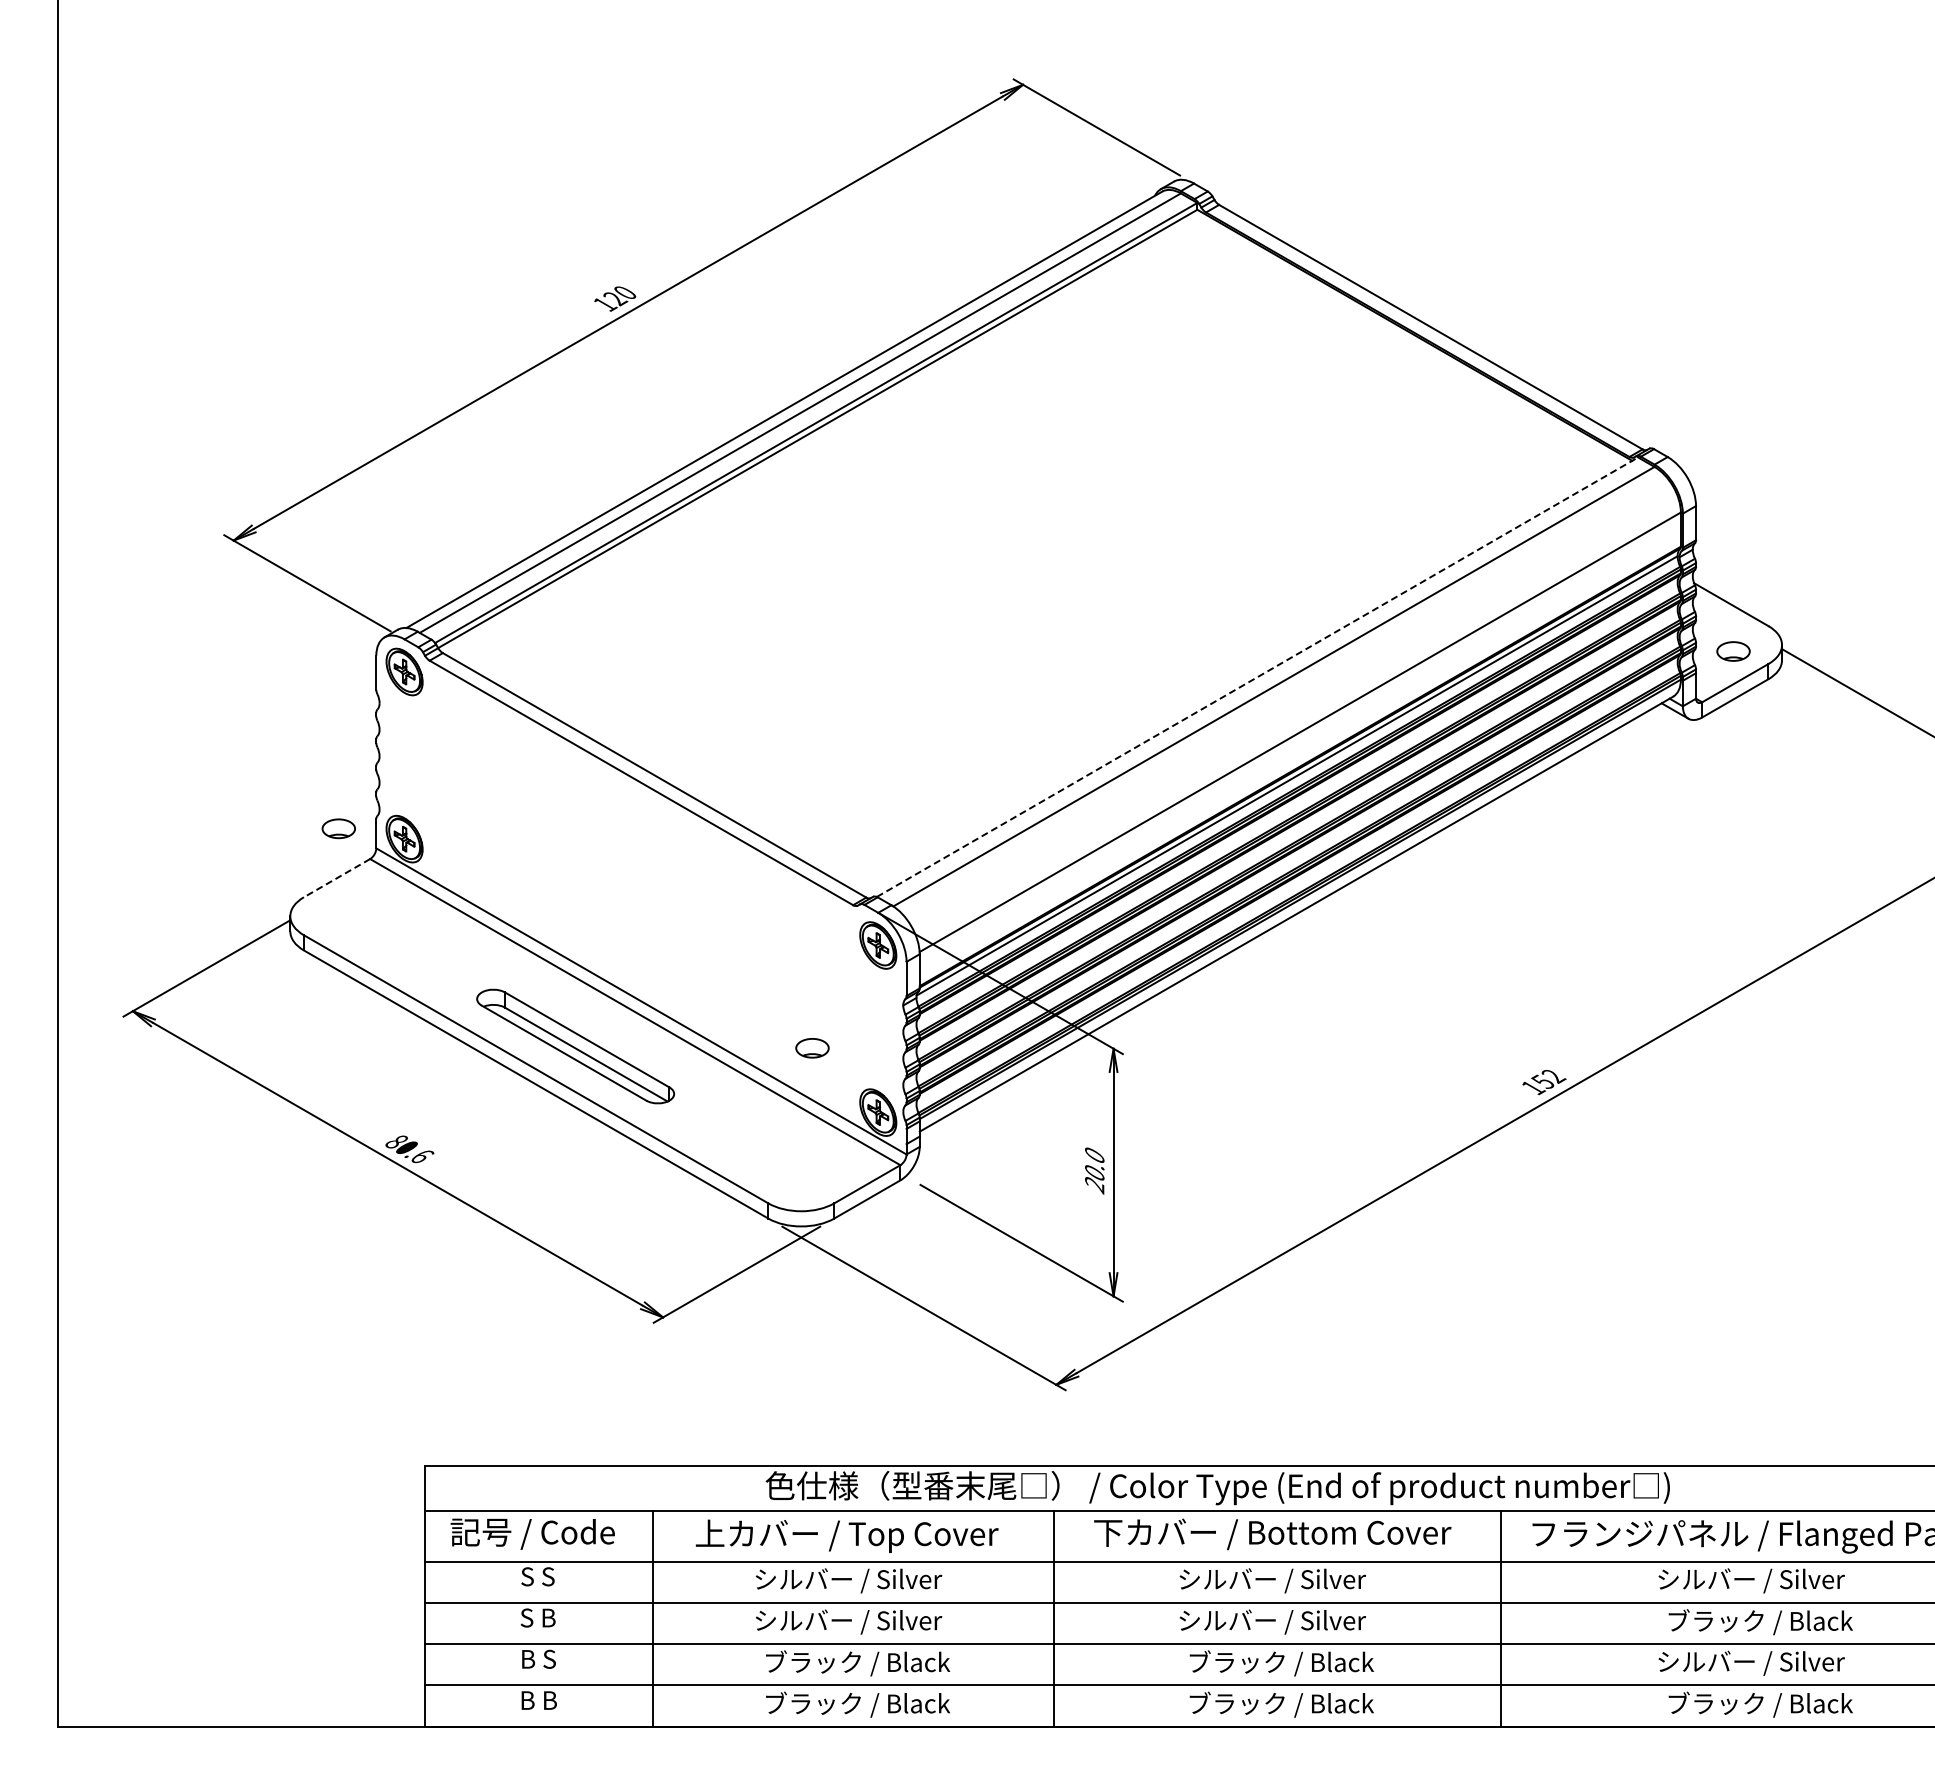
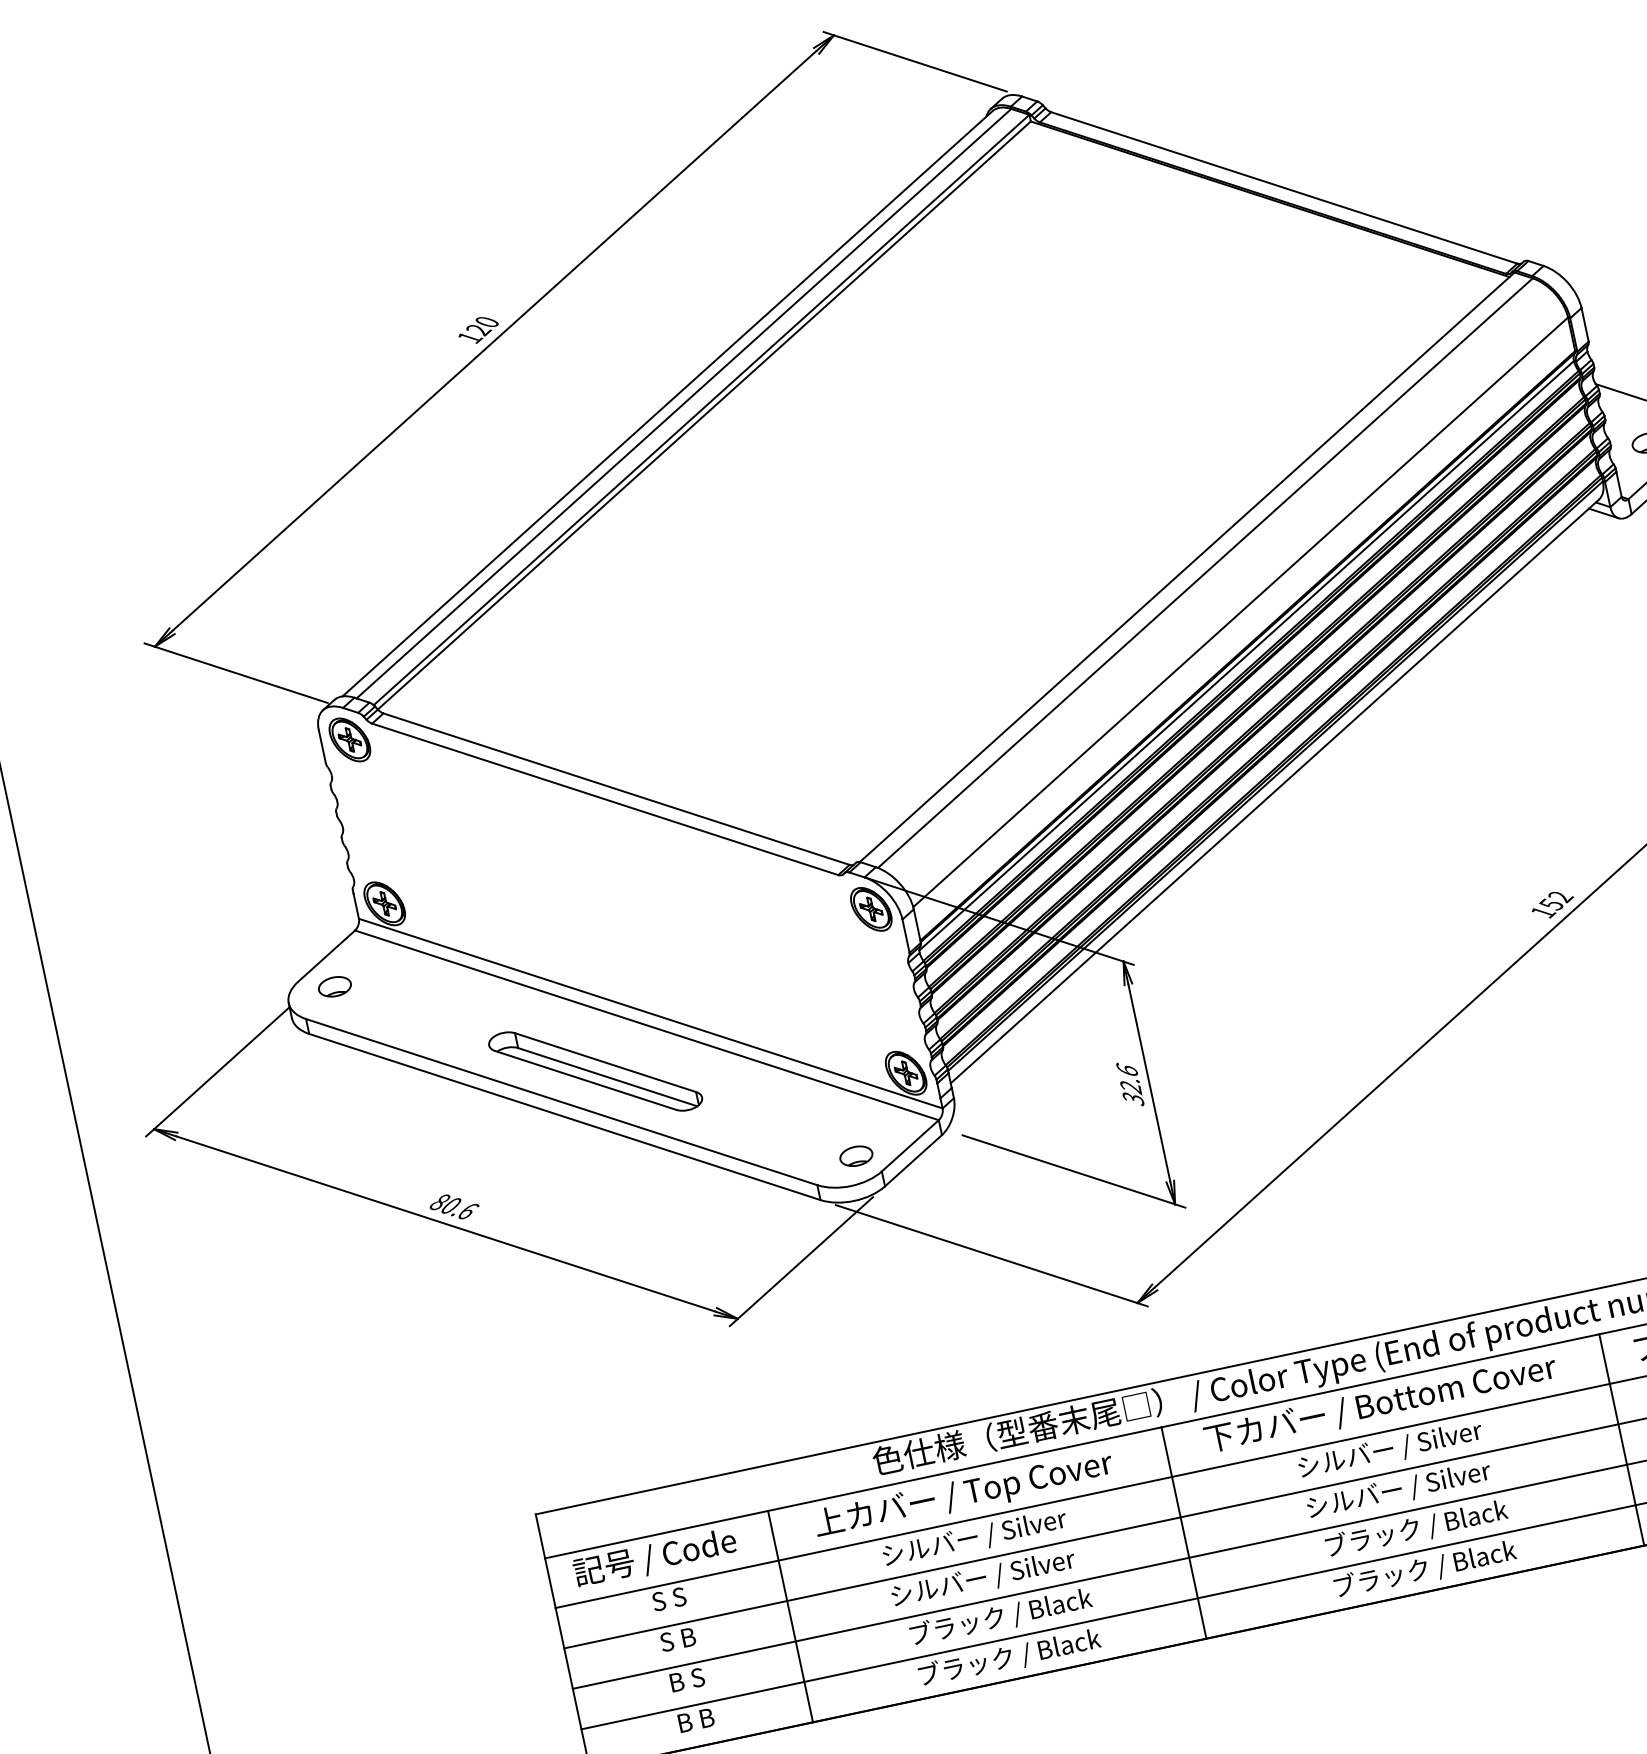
line: (1257, 676) -> (1187, 566), dashed -> solid
part: (338, 828) -> (334, 986), moved
line: (336, 878) -> (326, 956), dashed -> solid
part: (812, 1048) -> (856, 1156), moved
text: (1094, 1170) -> (1130, 1084), 20.0 -> 32.6

